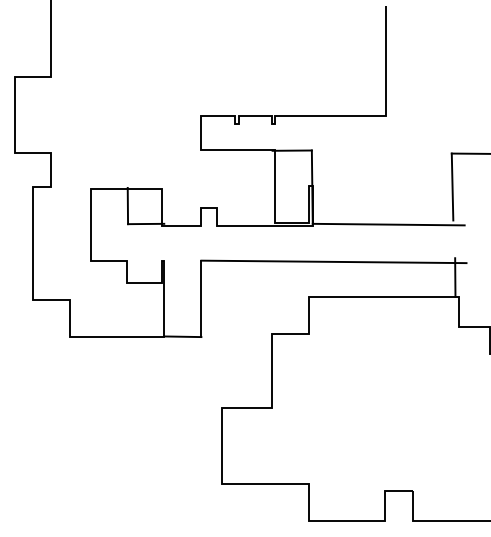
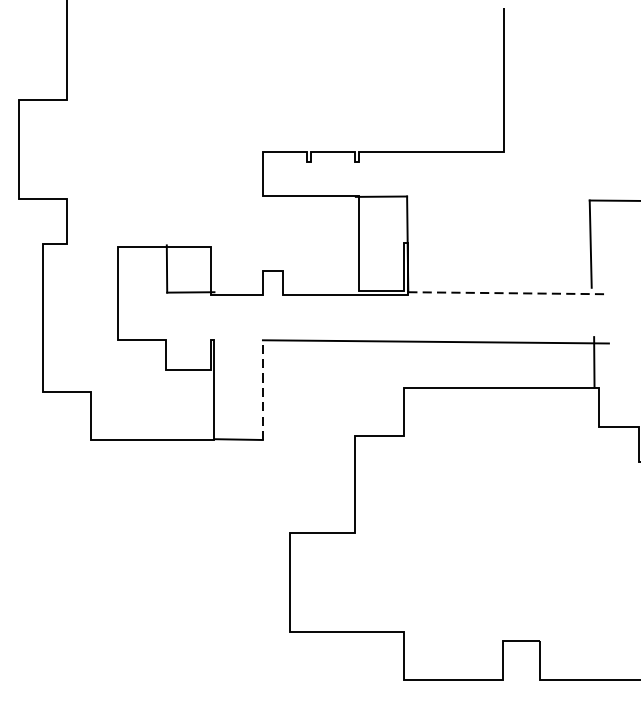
line: (388, 224) -> (507, 293), solid -> dashed
line: (201, 298) -> (263, 389), solid -> dashed

